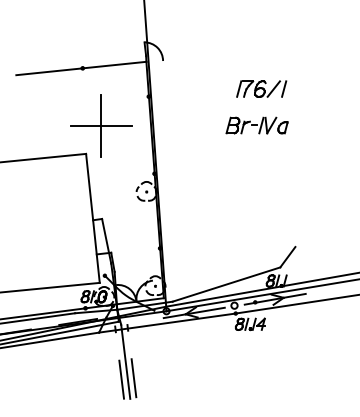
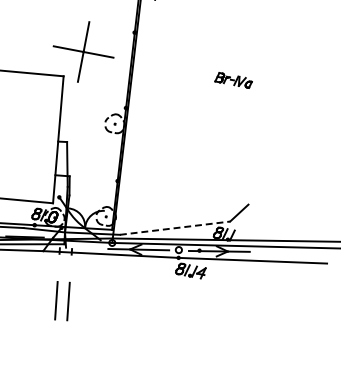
part: (261, 88) -> (244, 45), removed
part: (256, 125) -> (233, 80), size x0.6
line: (226, 284) -> (175, 228), solid -> dashed
line: (125, 361) -> (63, 283), removed

